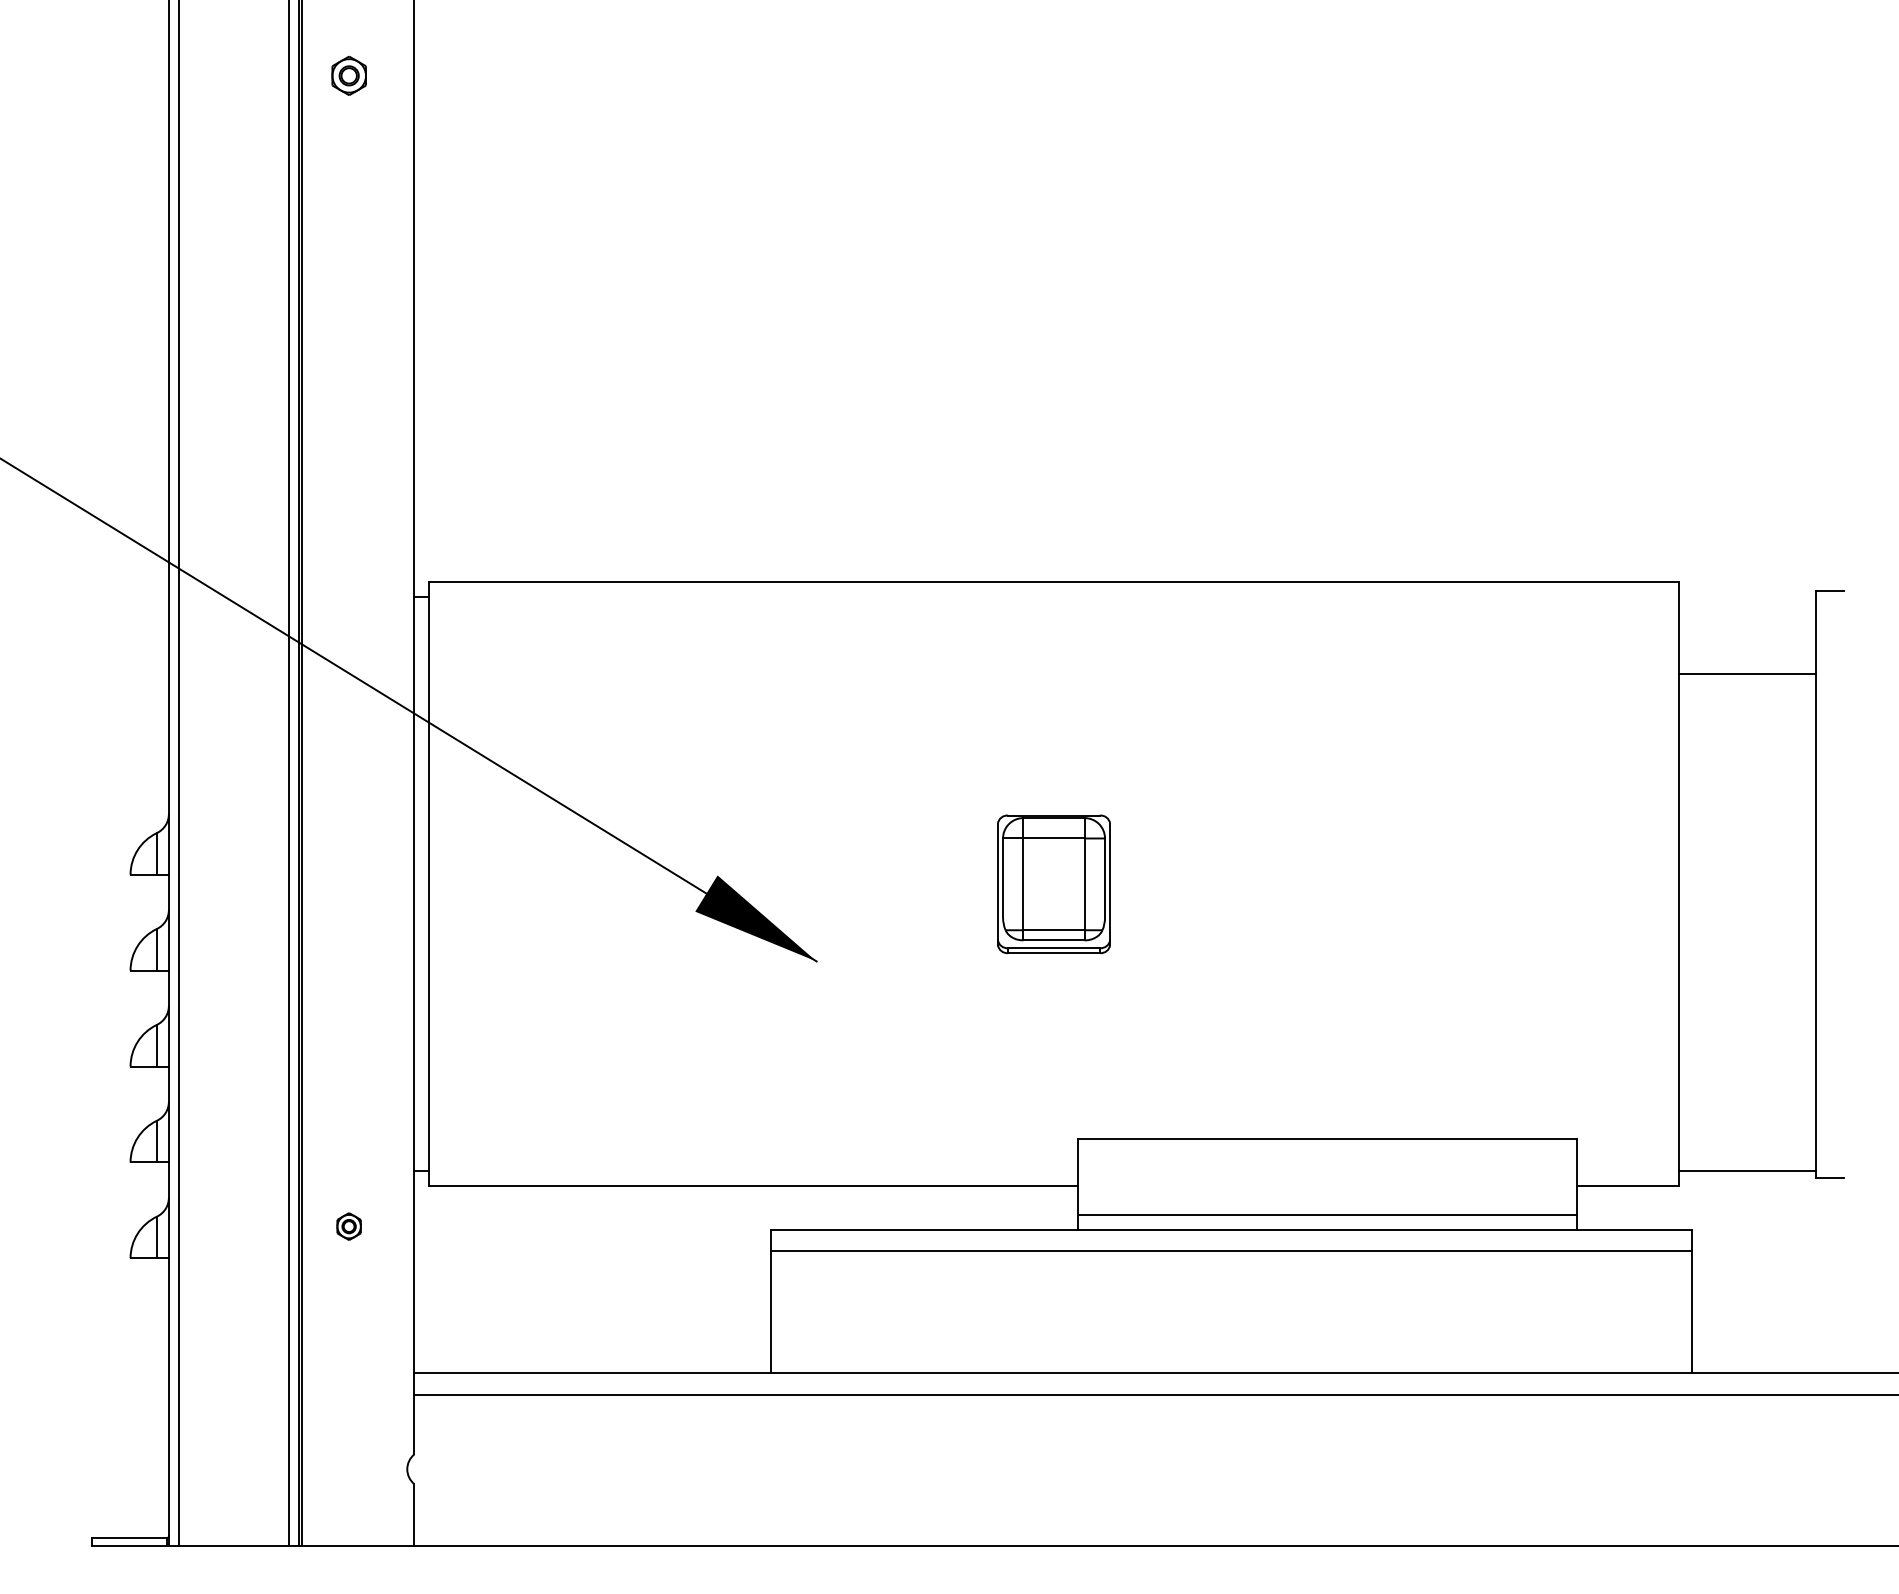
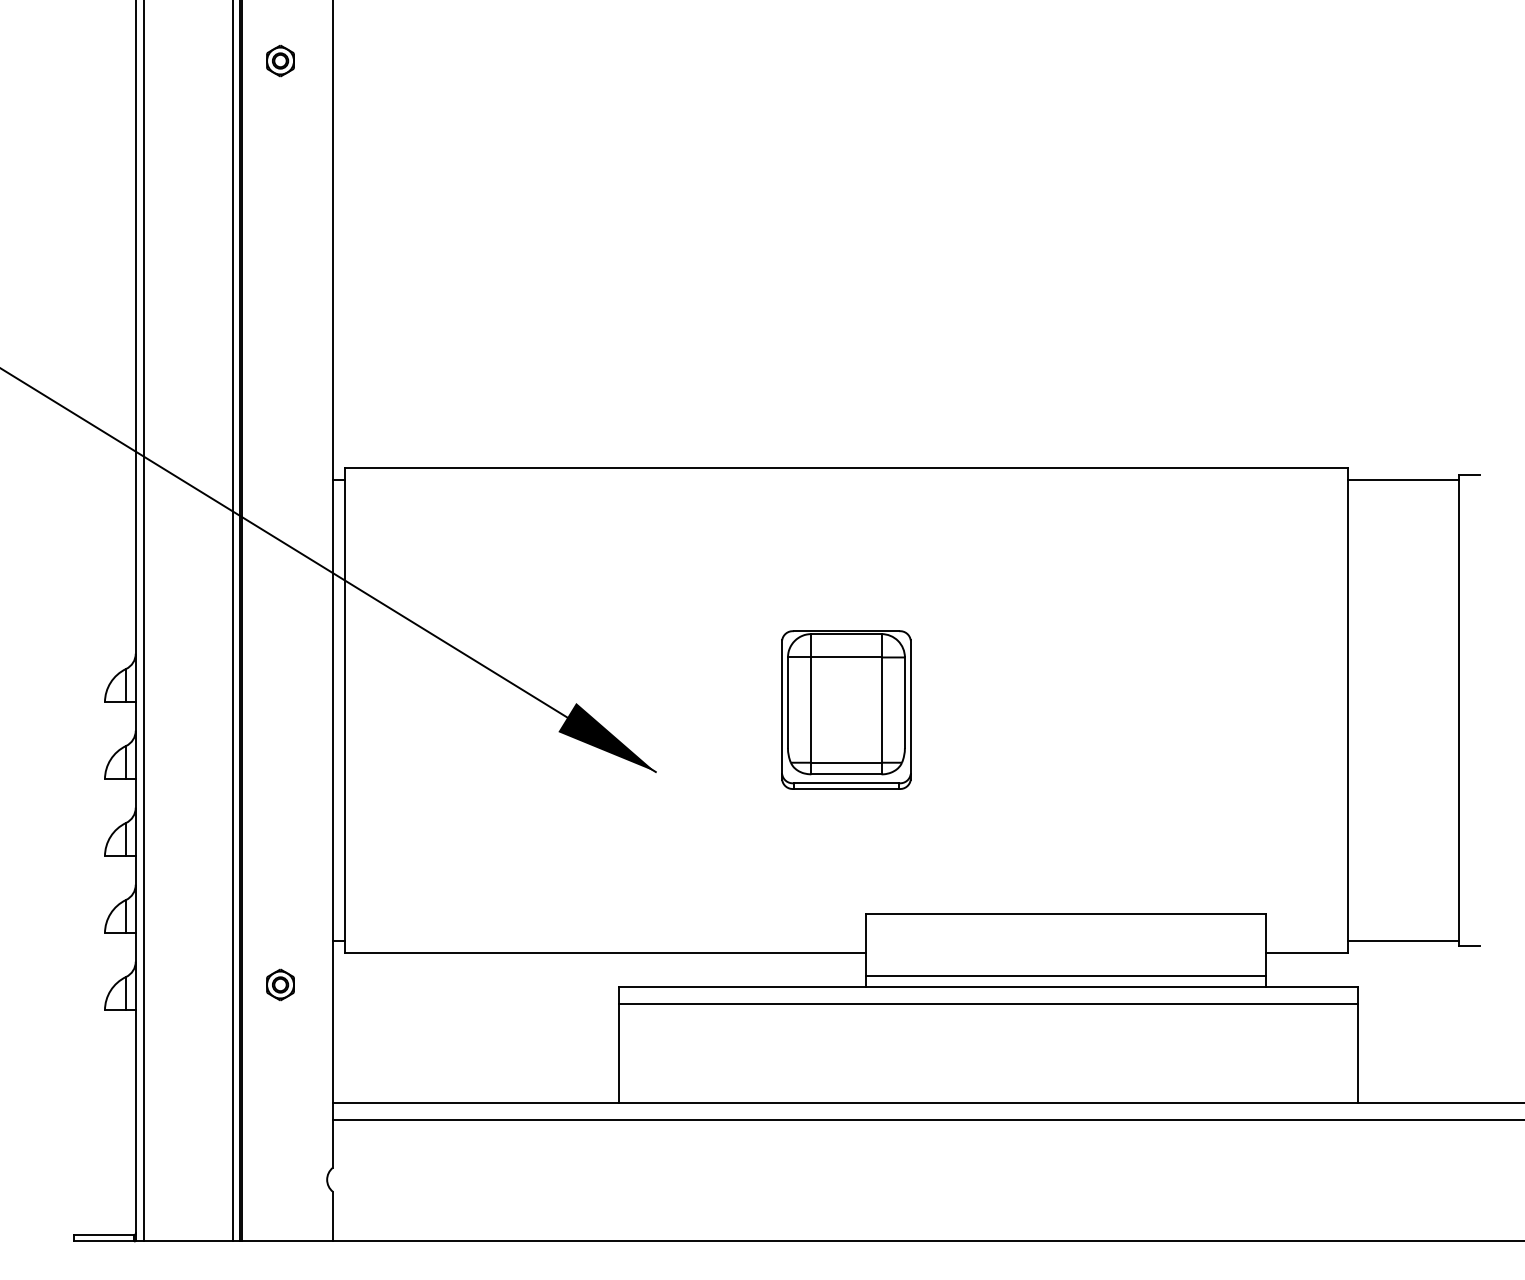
line: (1747, 674) -> (1403, 479), moved
part: (1053, 884) -> (846, 710), size x1.43
part: (348, 1226) -> (279, 984), size x1.43

